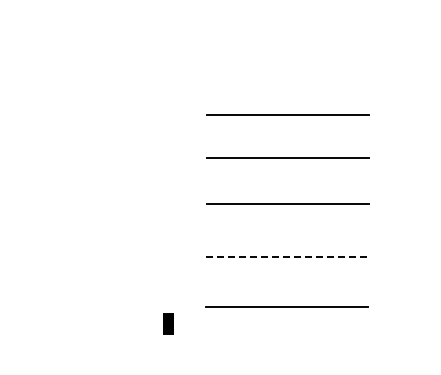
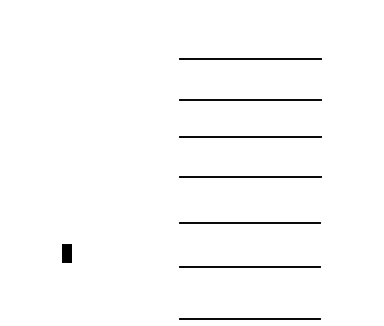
line: (287, 68) -> (250, 59), added
line: (287, 257) -> (250, 223), dashed -> solid
part: (168, 323) -> (66, 253), moved
line: (286, 366) -> (249, 318), added

